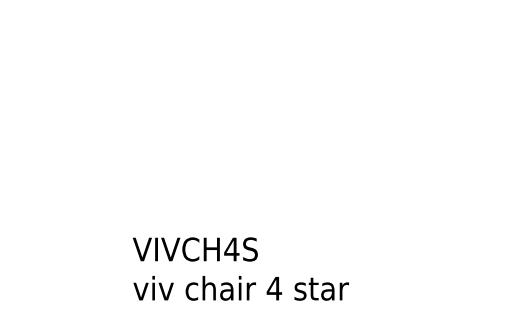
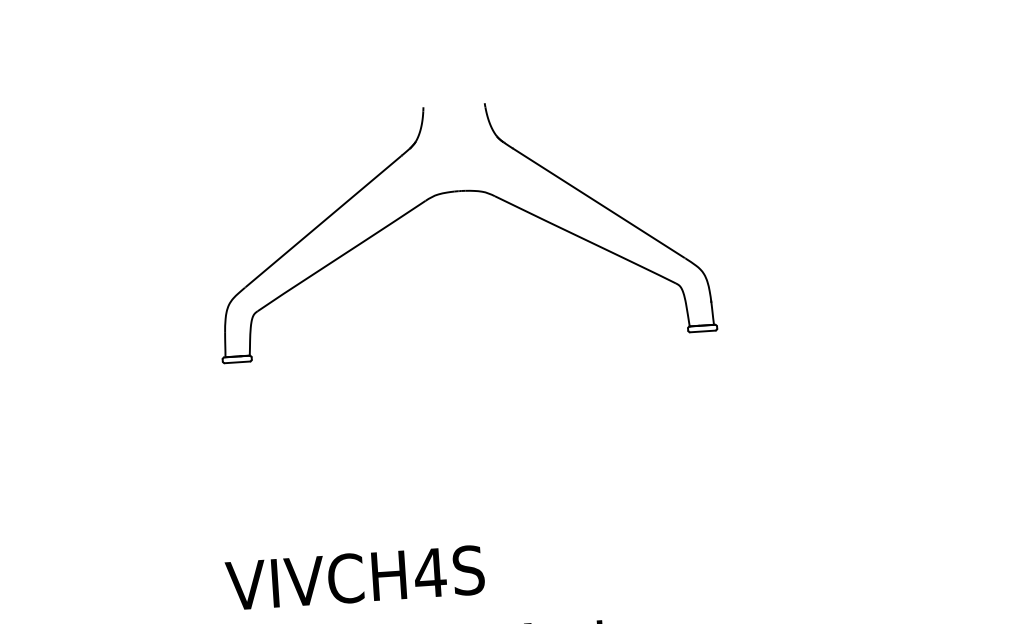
part: (257, 66) -> (458, 192), added

